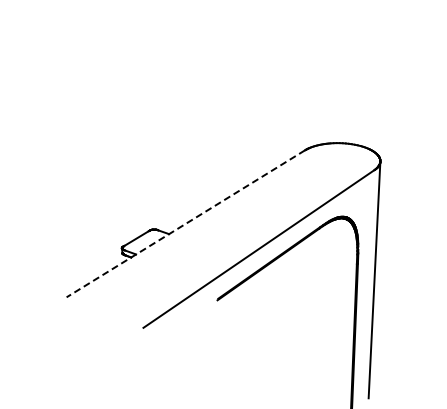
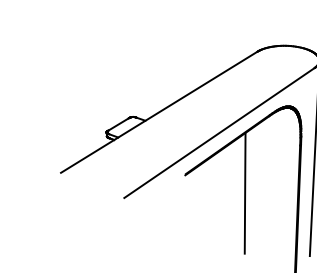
line: (185, 224) -> (158, 112), dashed -> solid
line: (289, 321) -> (244, 192), added

